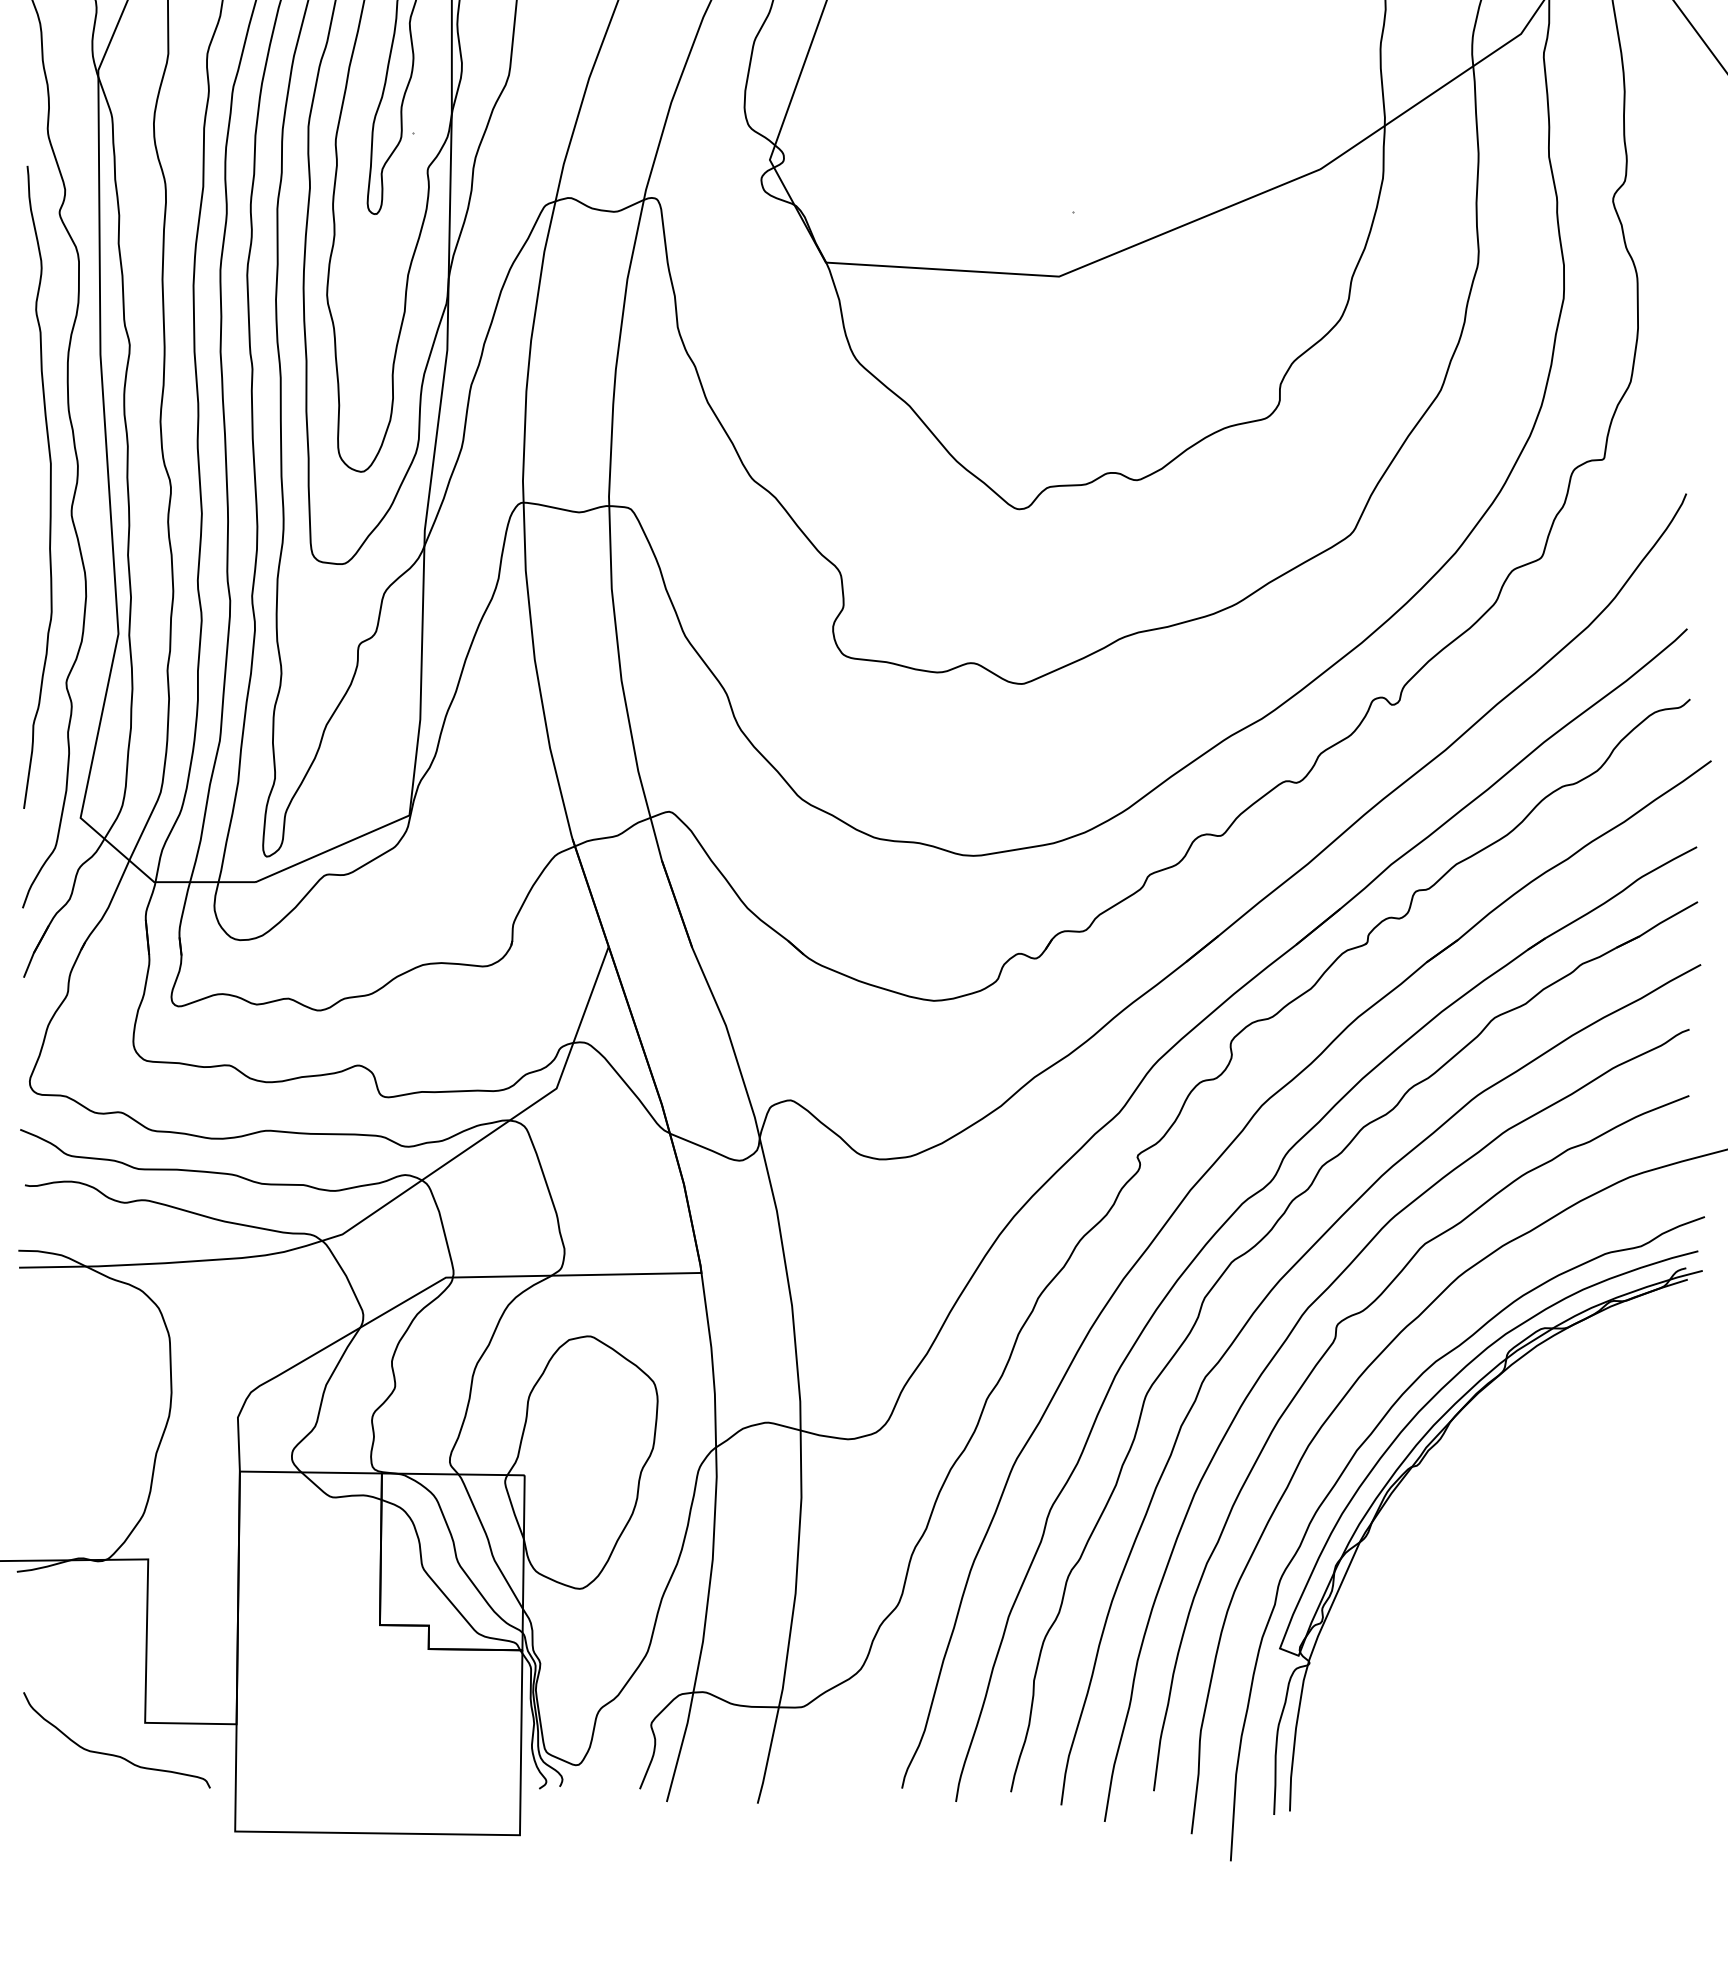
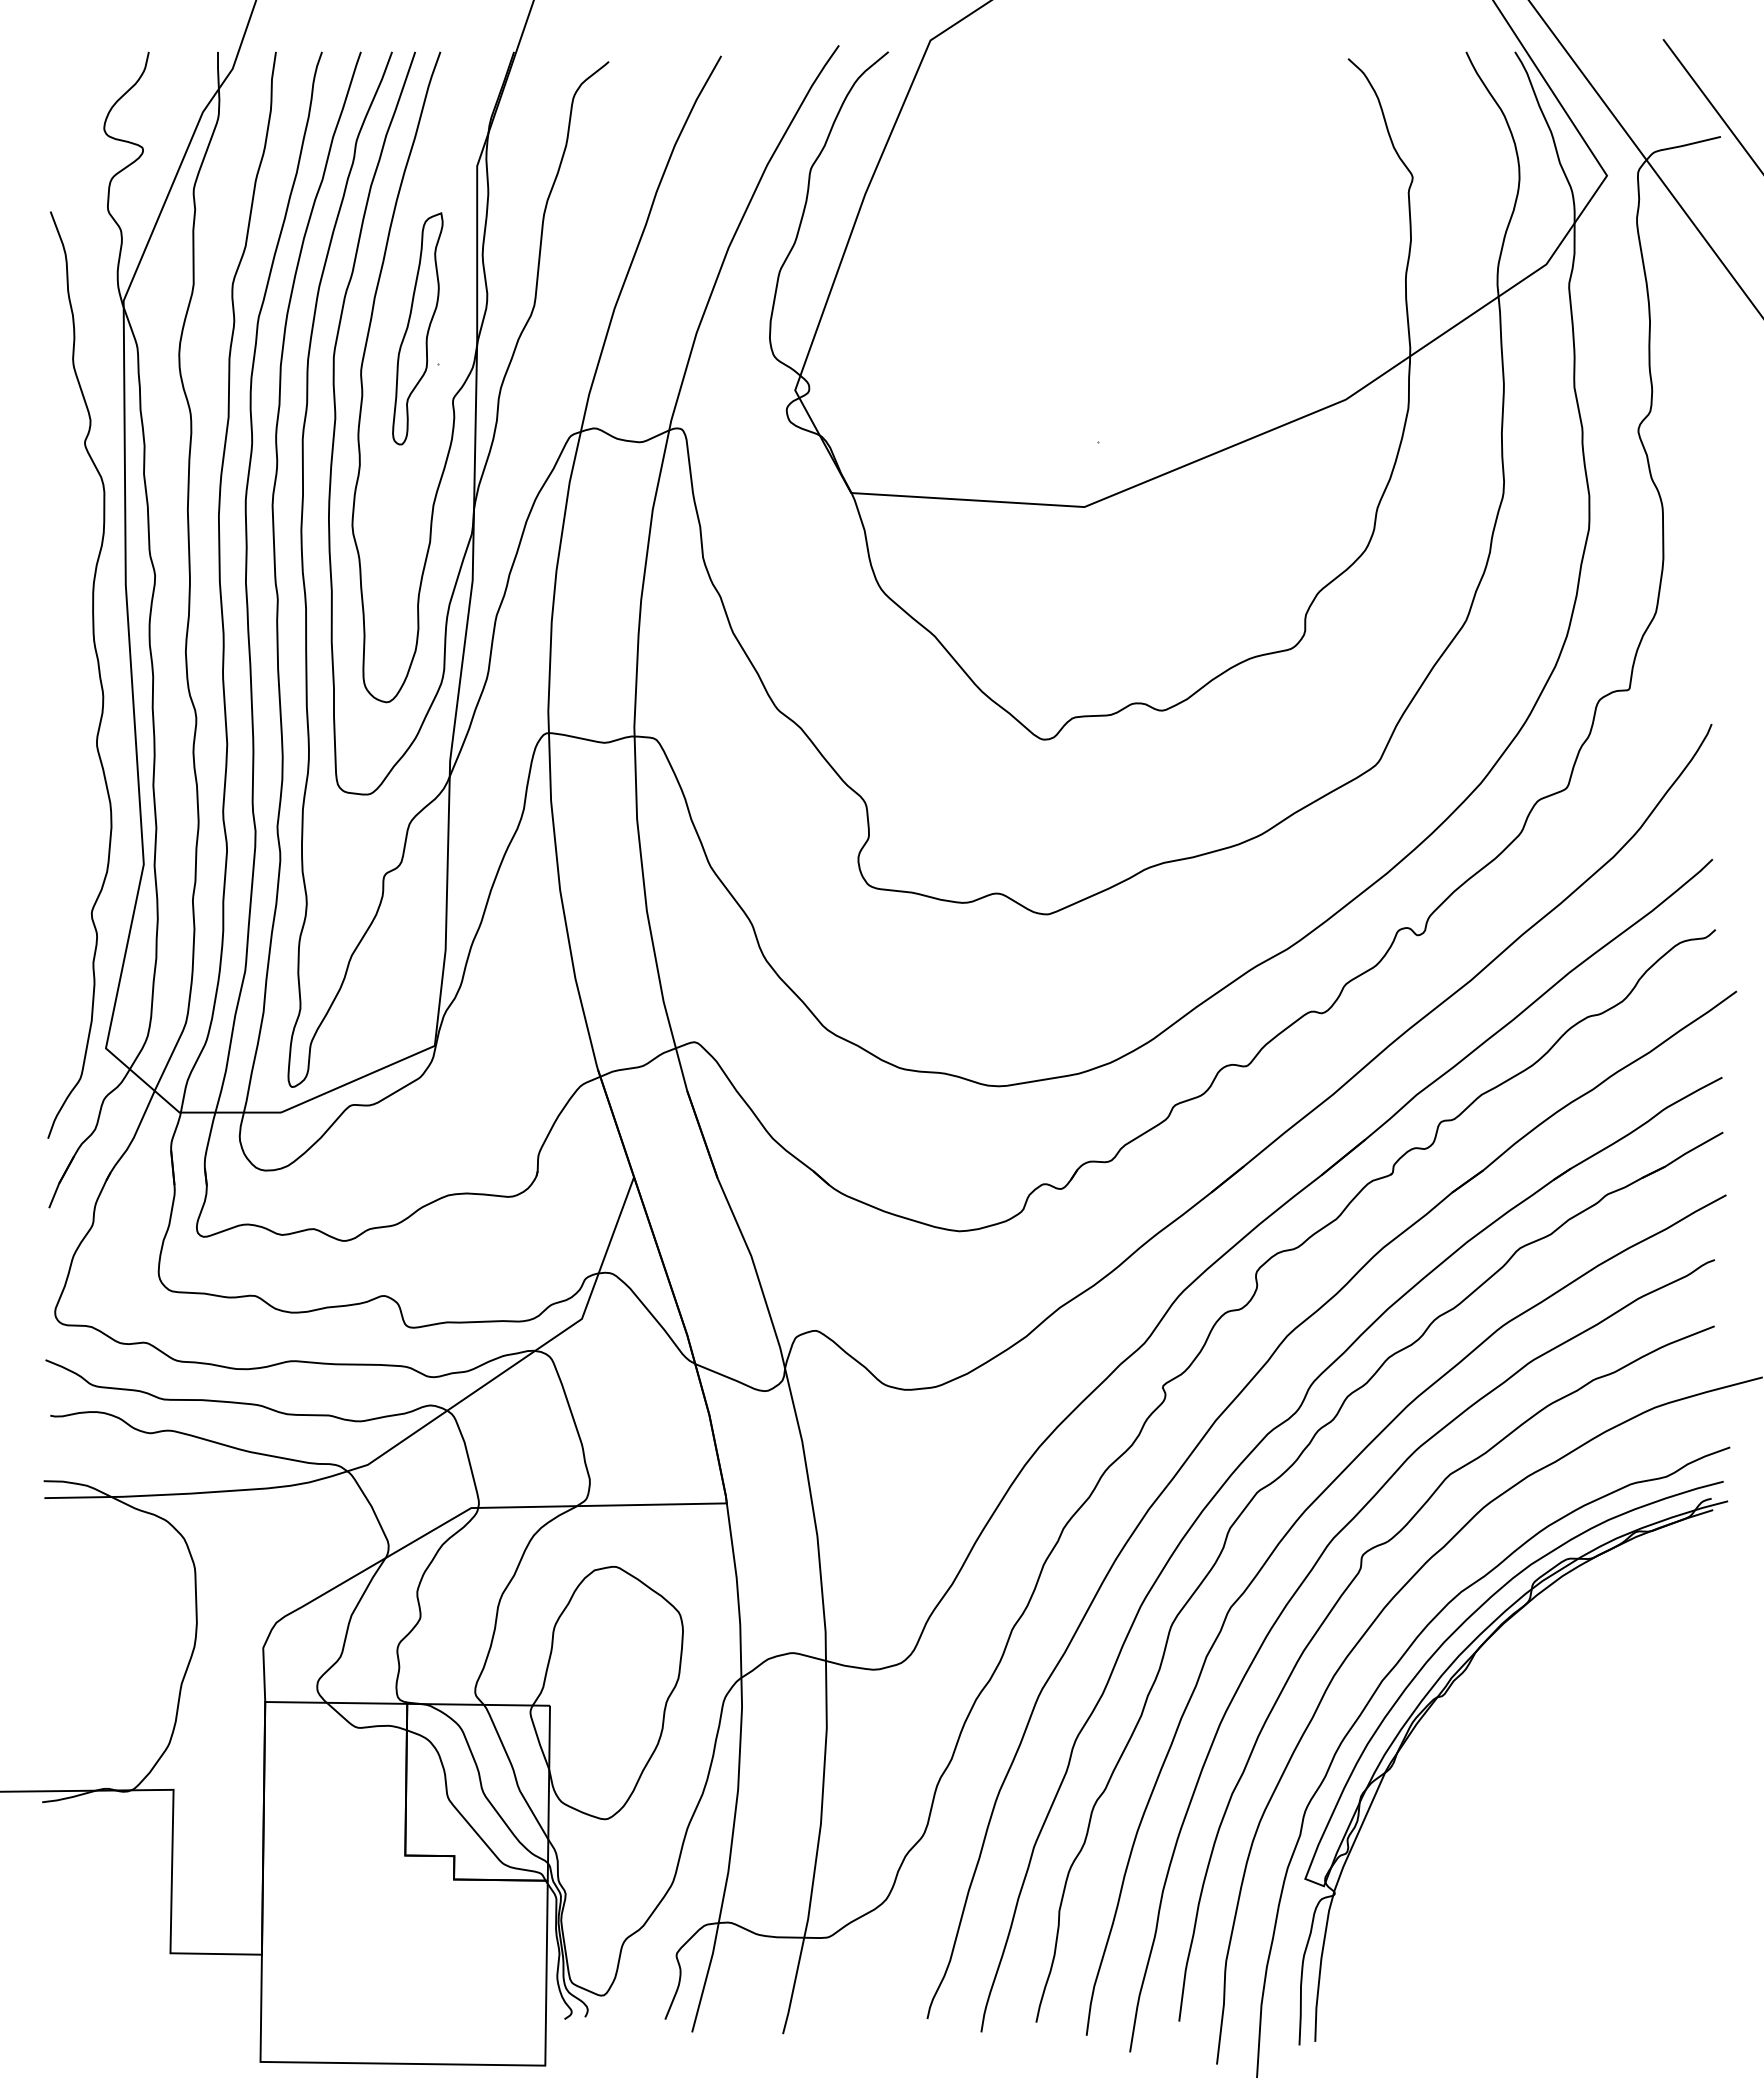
curve: (50, 487) -> (75, 717), removed
curve: (113, 1754) -> (138, 1984), removed

